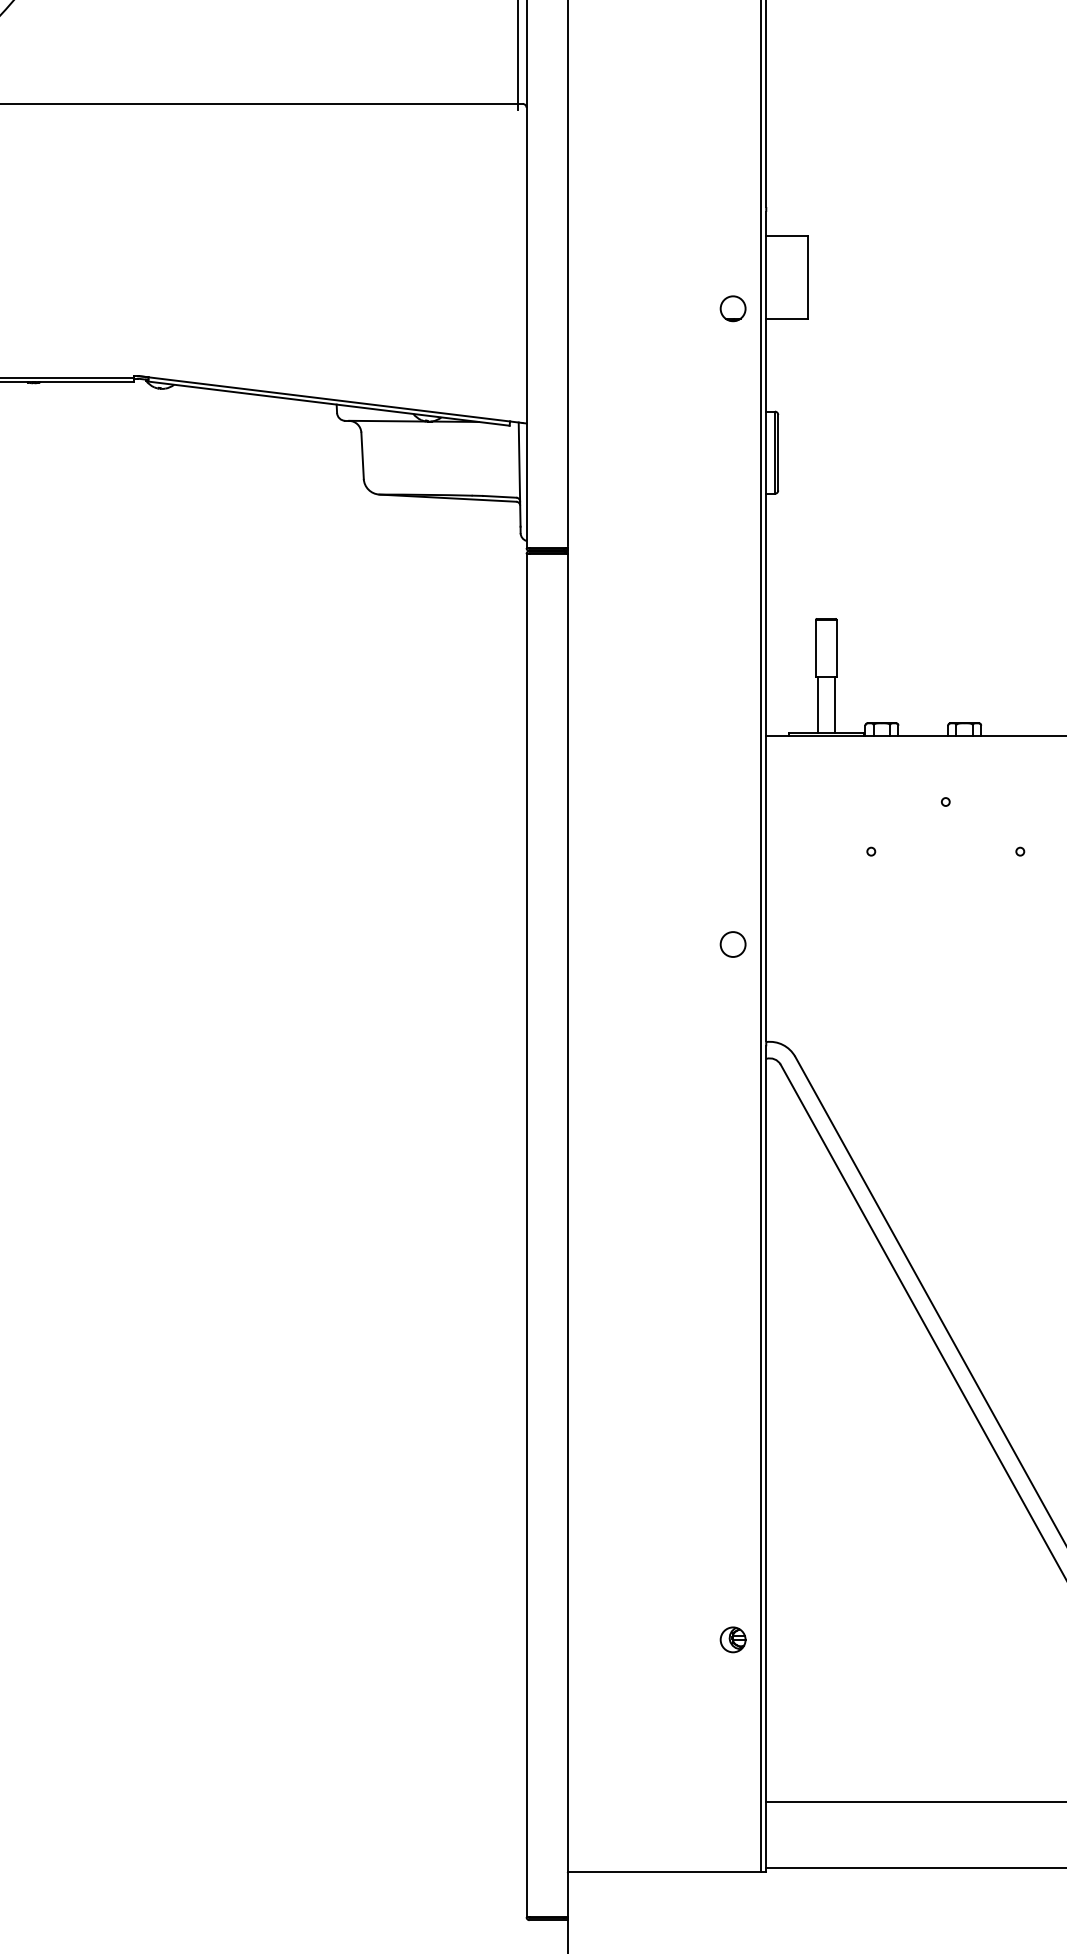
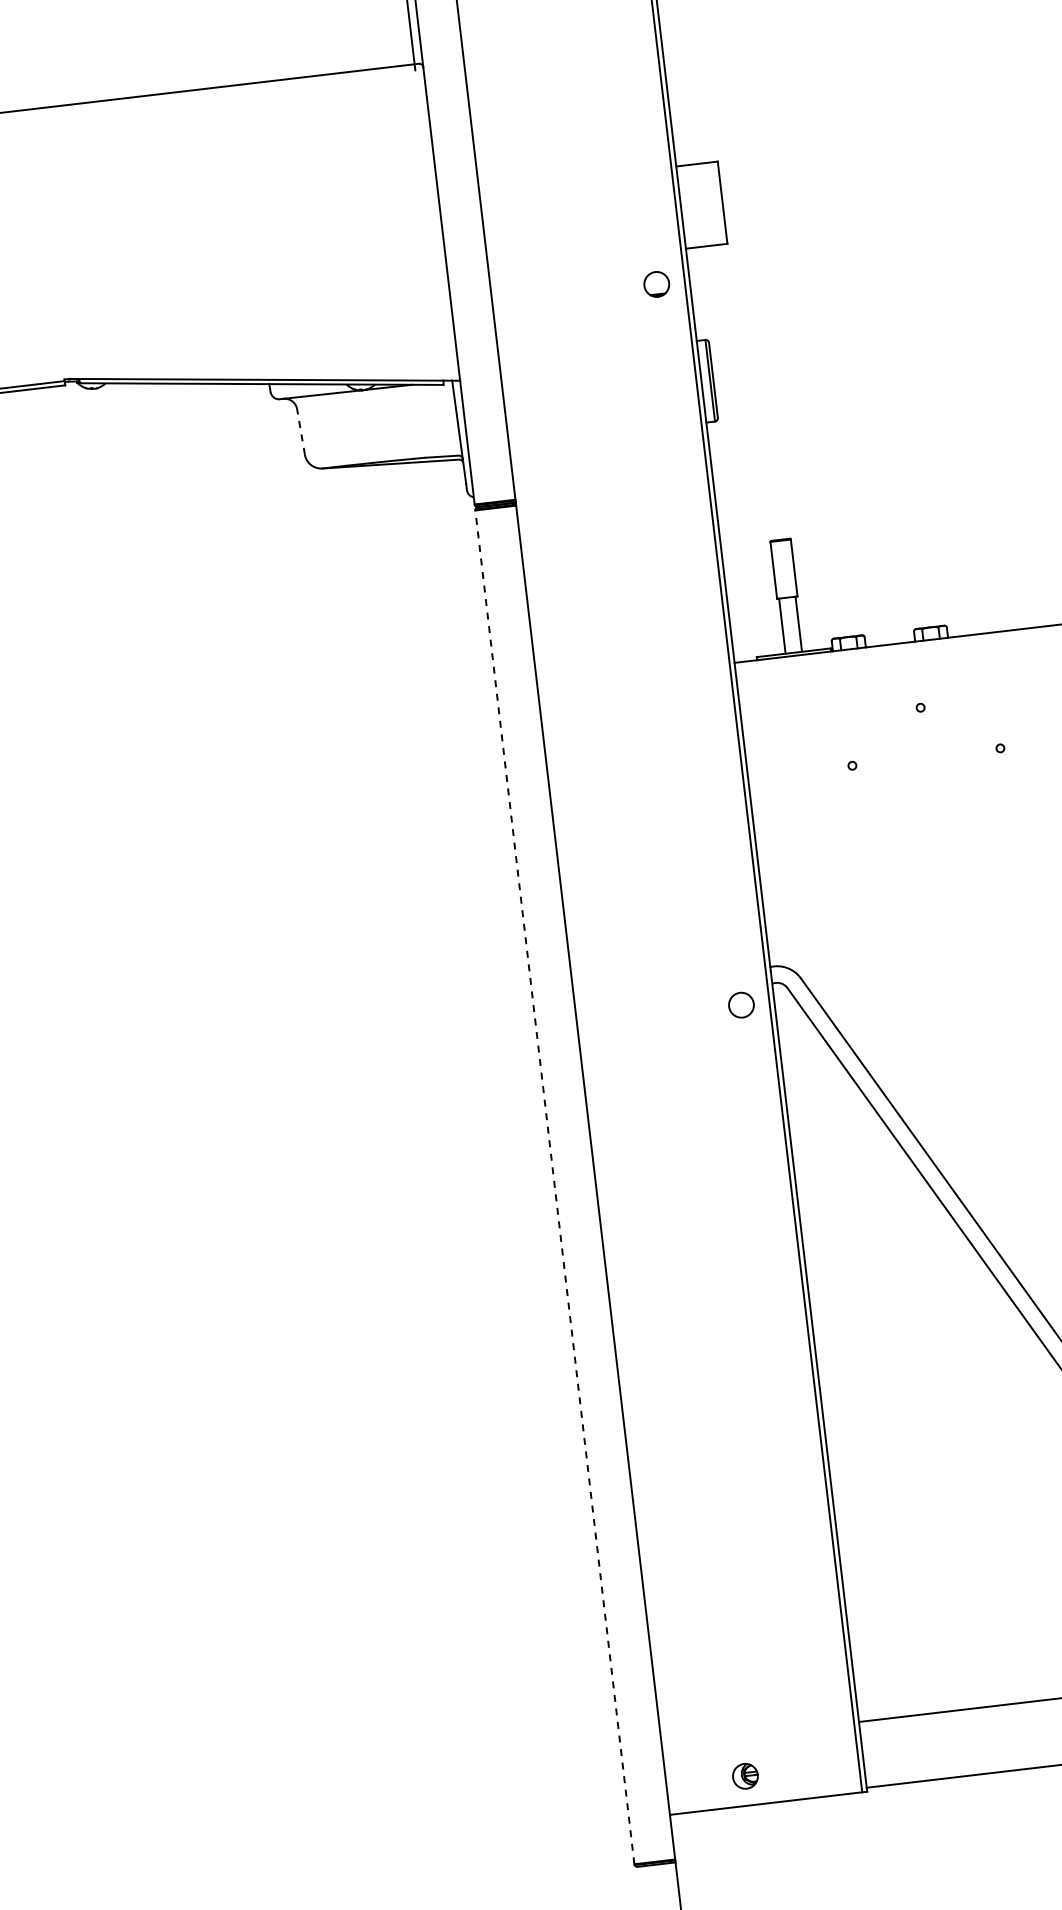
part: (732, 308) -> (656, 284), moved
line: (362, 455) -> (300, 431), solid -> dashed
circle: (732, 944) -> (740, 1005), moved
line: (526, 1235) -> (554, 1187), solid -> dashed
part: (732, 1639) -> (744, 1776), moved

